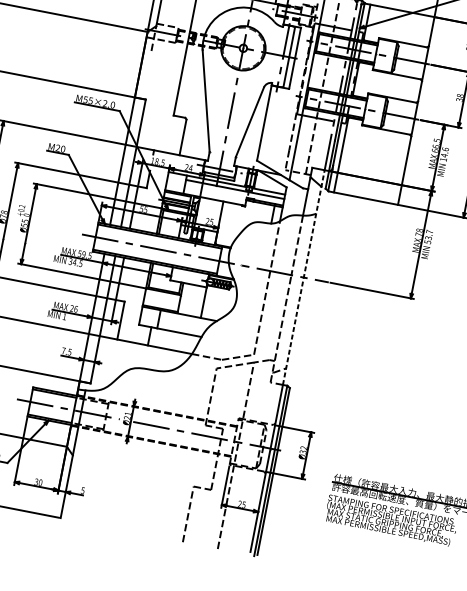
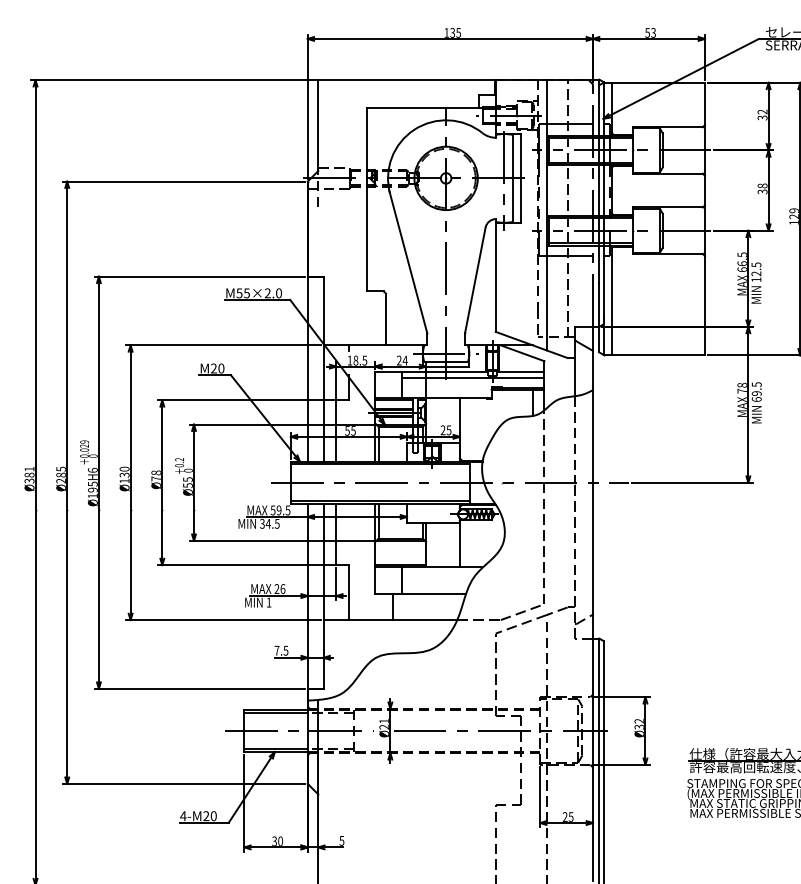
text: (444, 152) -> (756, 269), 14.6 -> 12.5
text: (428, 236) -> (756, 391), 53.7 -> 69.5
line: (304, 277) -> (593, 482), dashed -> solid

